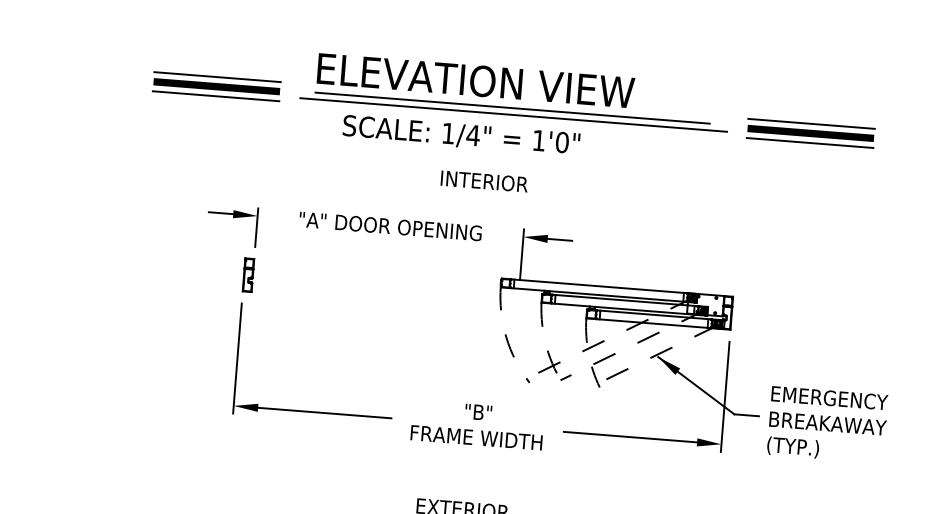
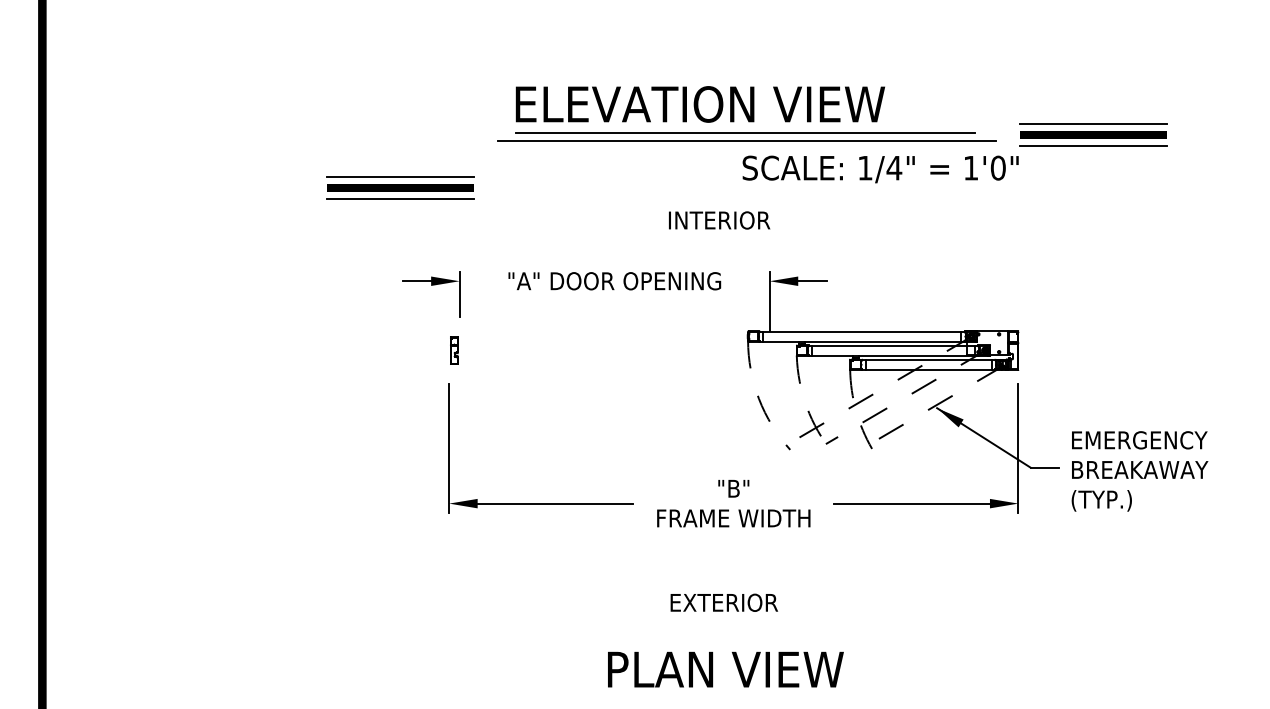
part: (216, 86) -> (400, 187), moved
text: (461, 135) -> (880, 169), moved
part: (248, 275) -> (454, 350), size x0.7

